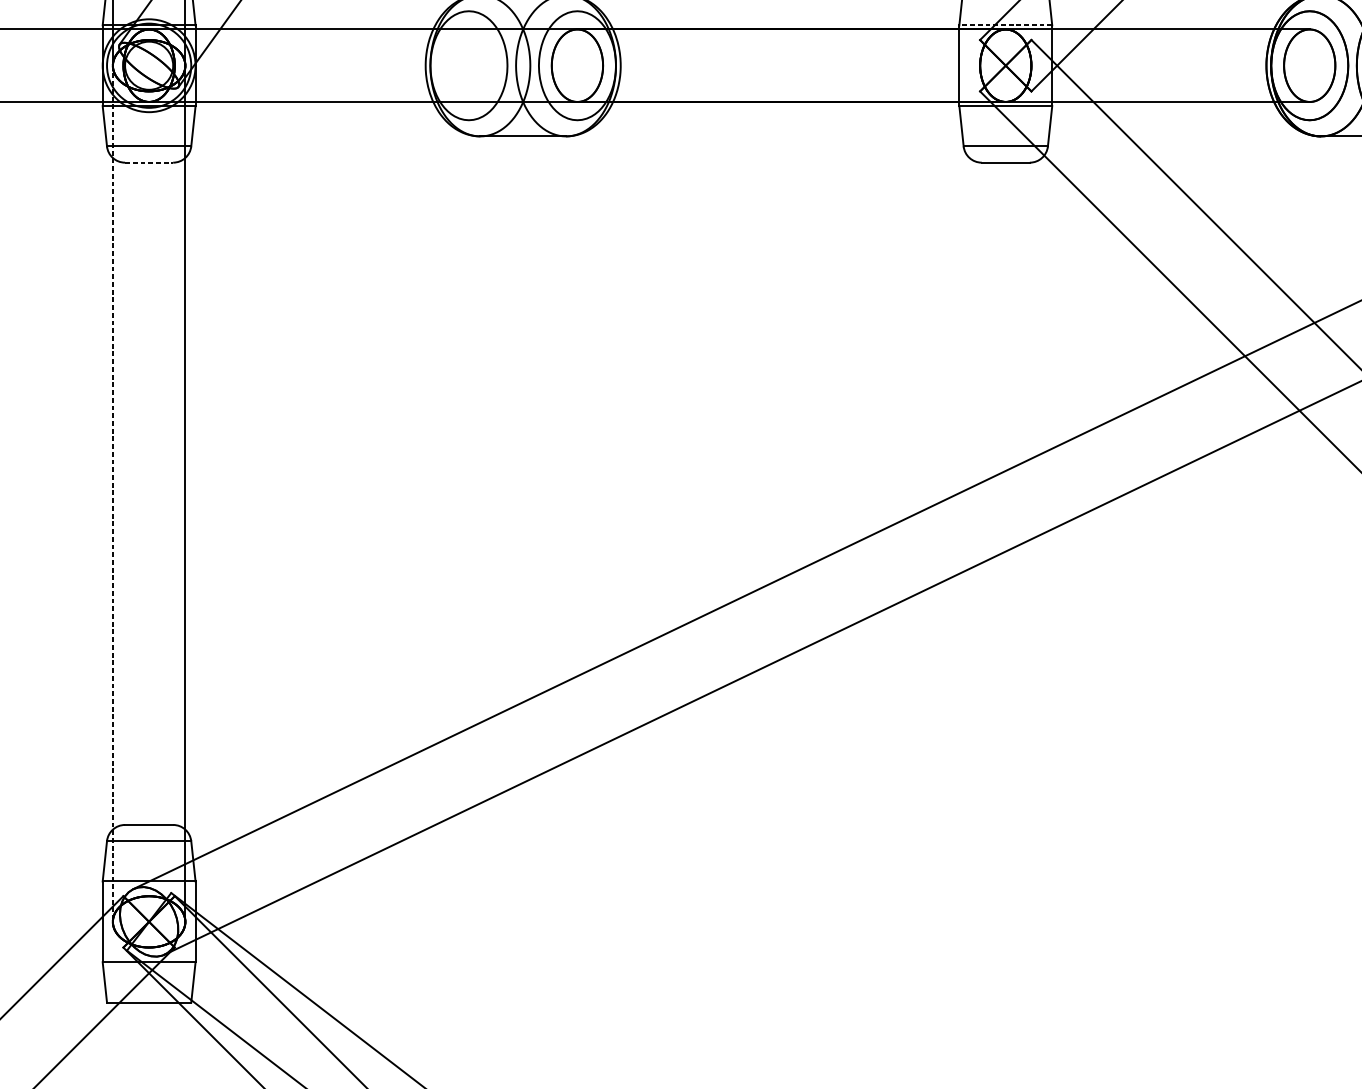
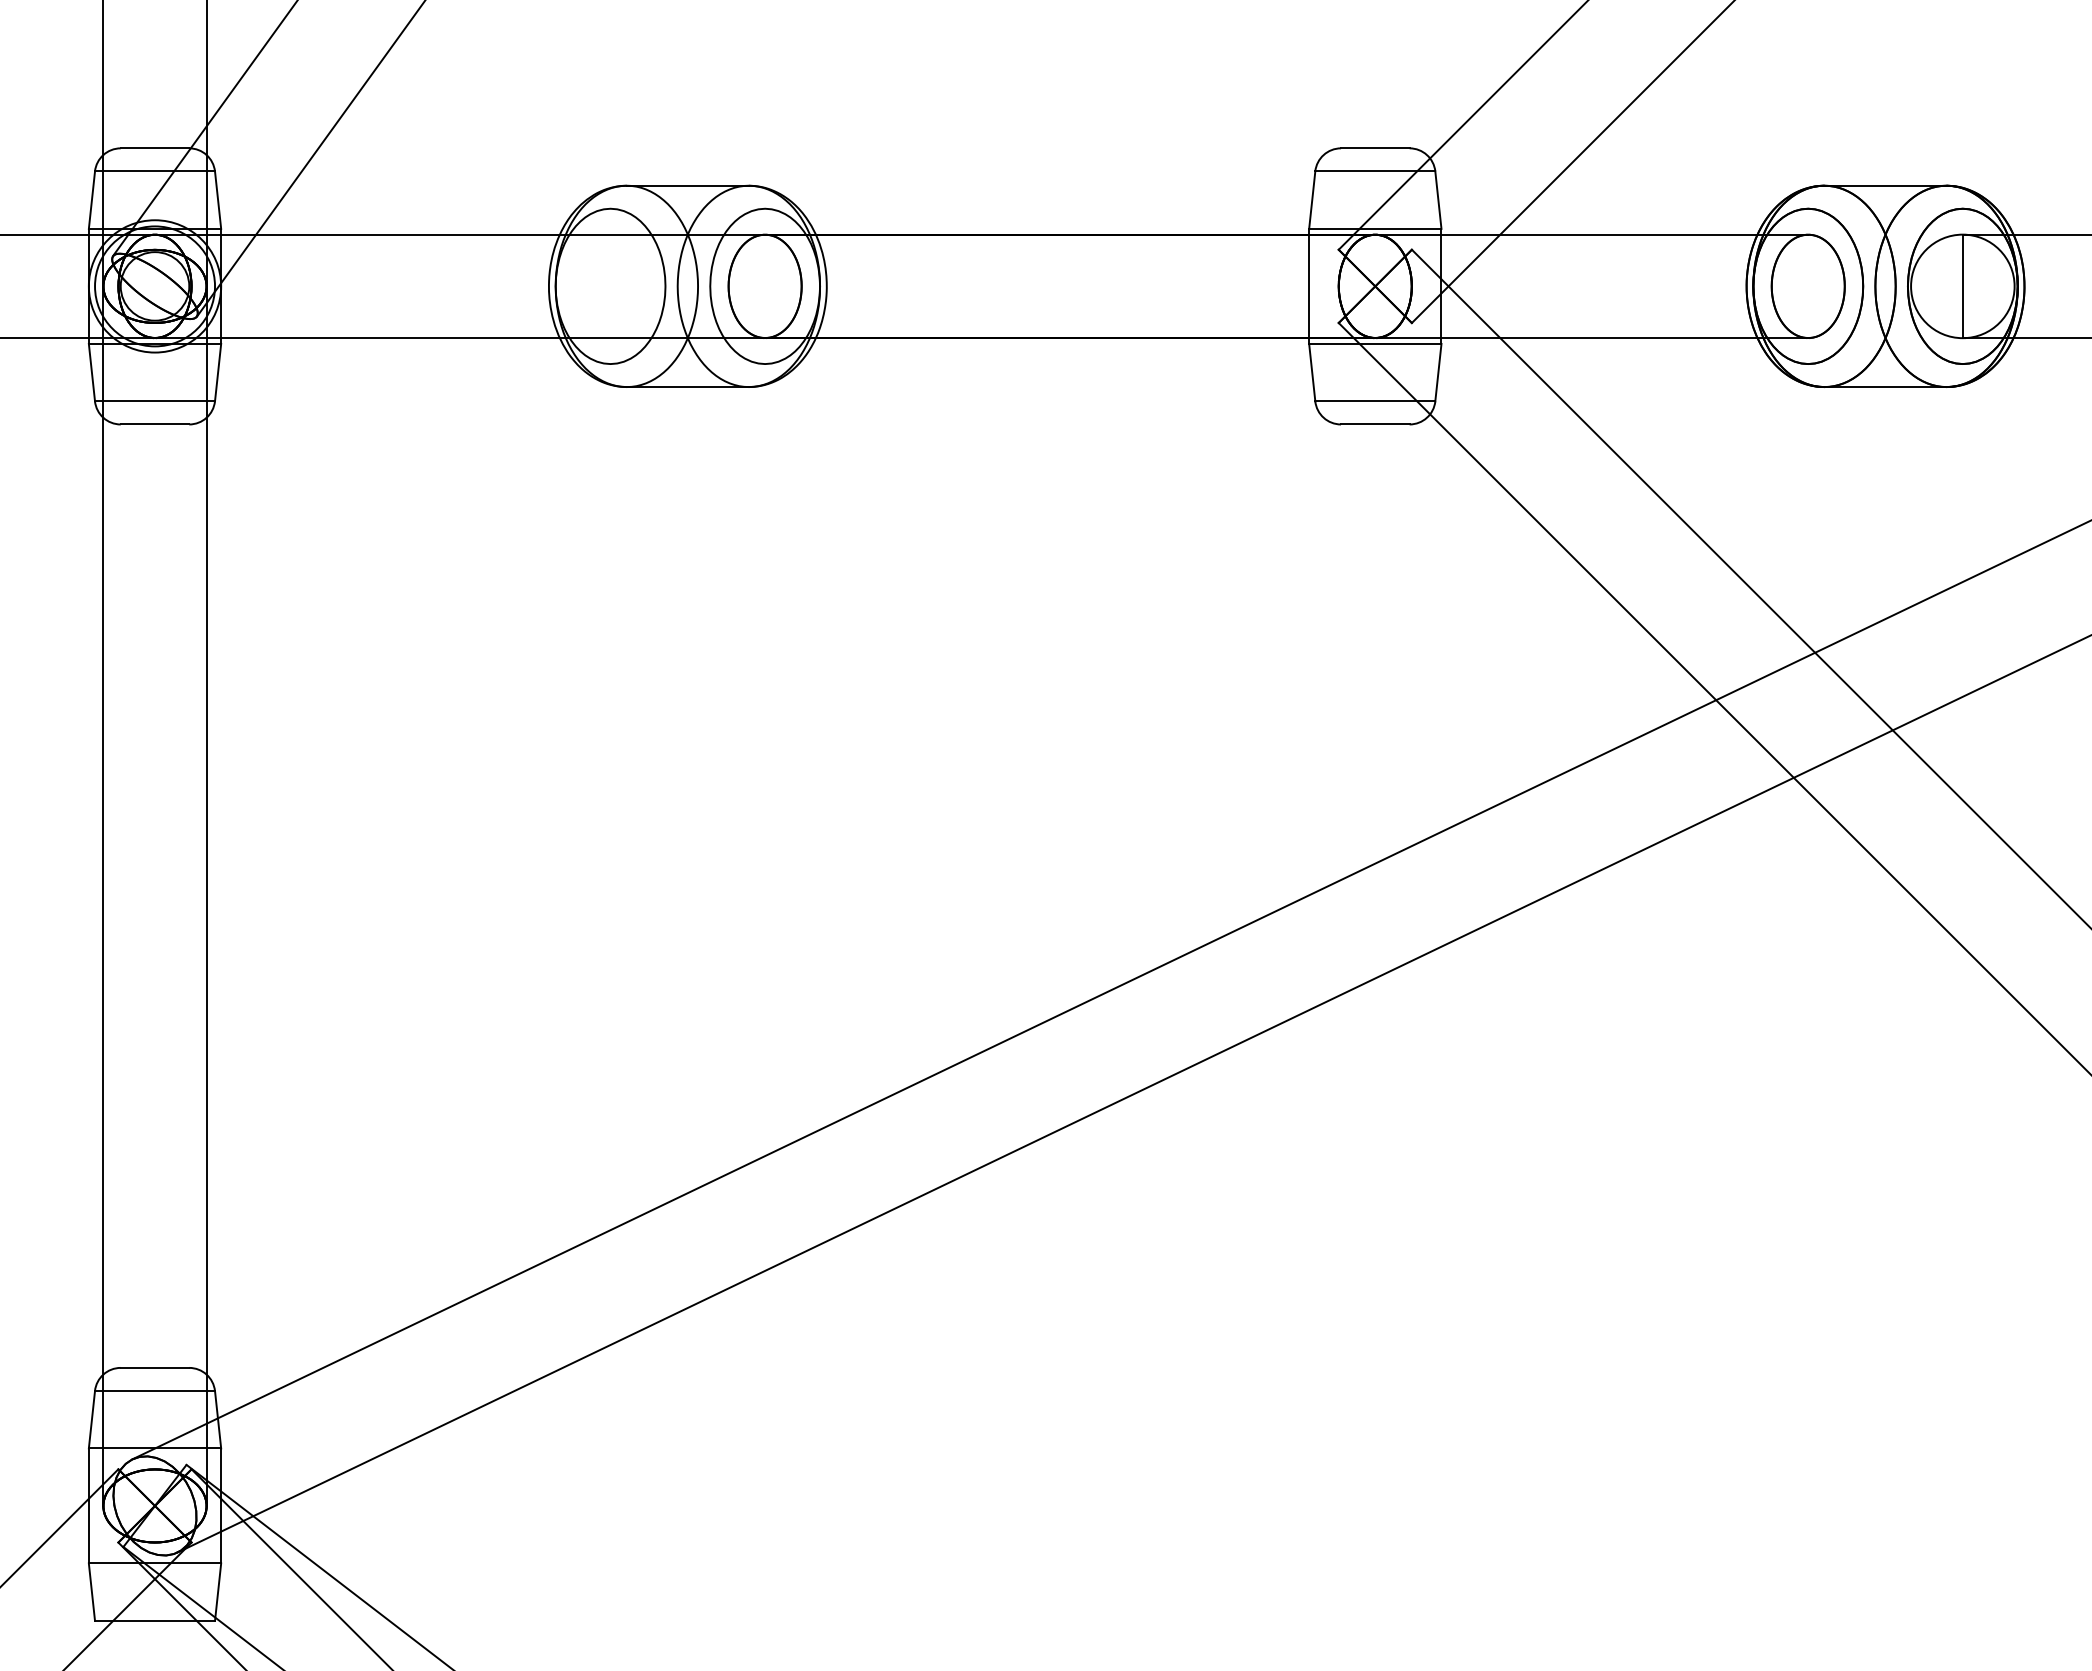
line: (1005, 25) -> (1374, 228), dashed -> solid
line: (149, 162) -> (155, 424), dashed -> solid
line: (112, 494) -> (103, 896), dashed -> solid

